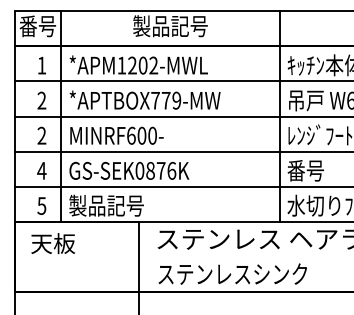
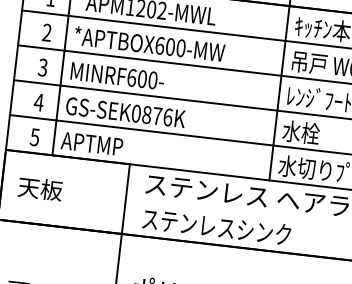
text: (166, 100) -> (170, 46), *APTBOX779-MW -> *APTBOX600-MW
text: (41, 135) -> (42, 67), 2 -> 3
text: (305, 170) -> (300, 132), 番号 -> 水栓
text: (105, 205) -> (98, 144), 製品記号 -> APTMP
text: (53, 243) -> (40, 188), moved

